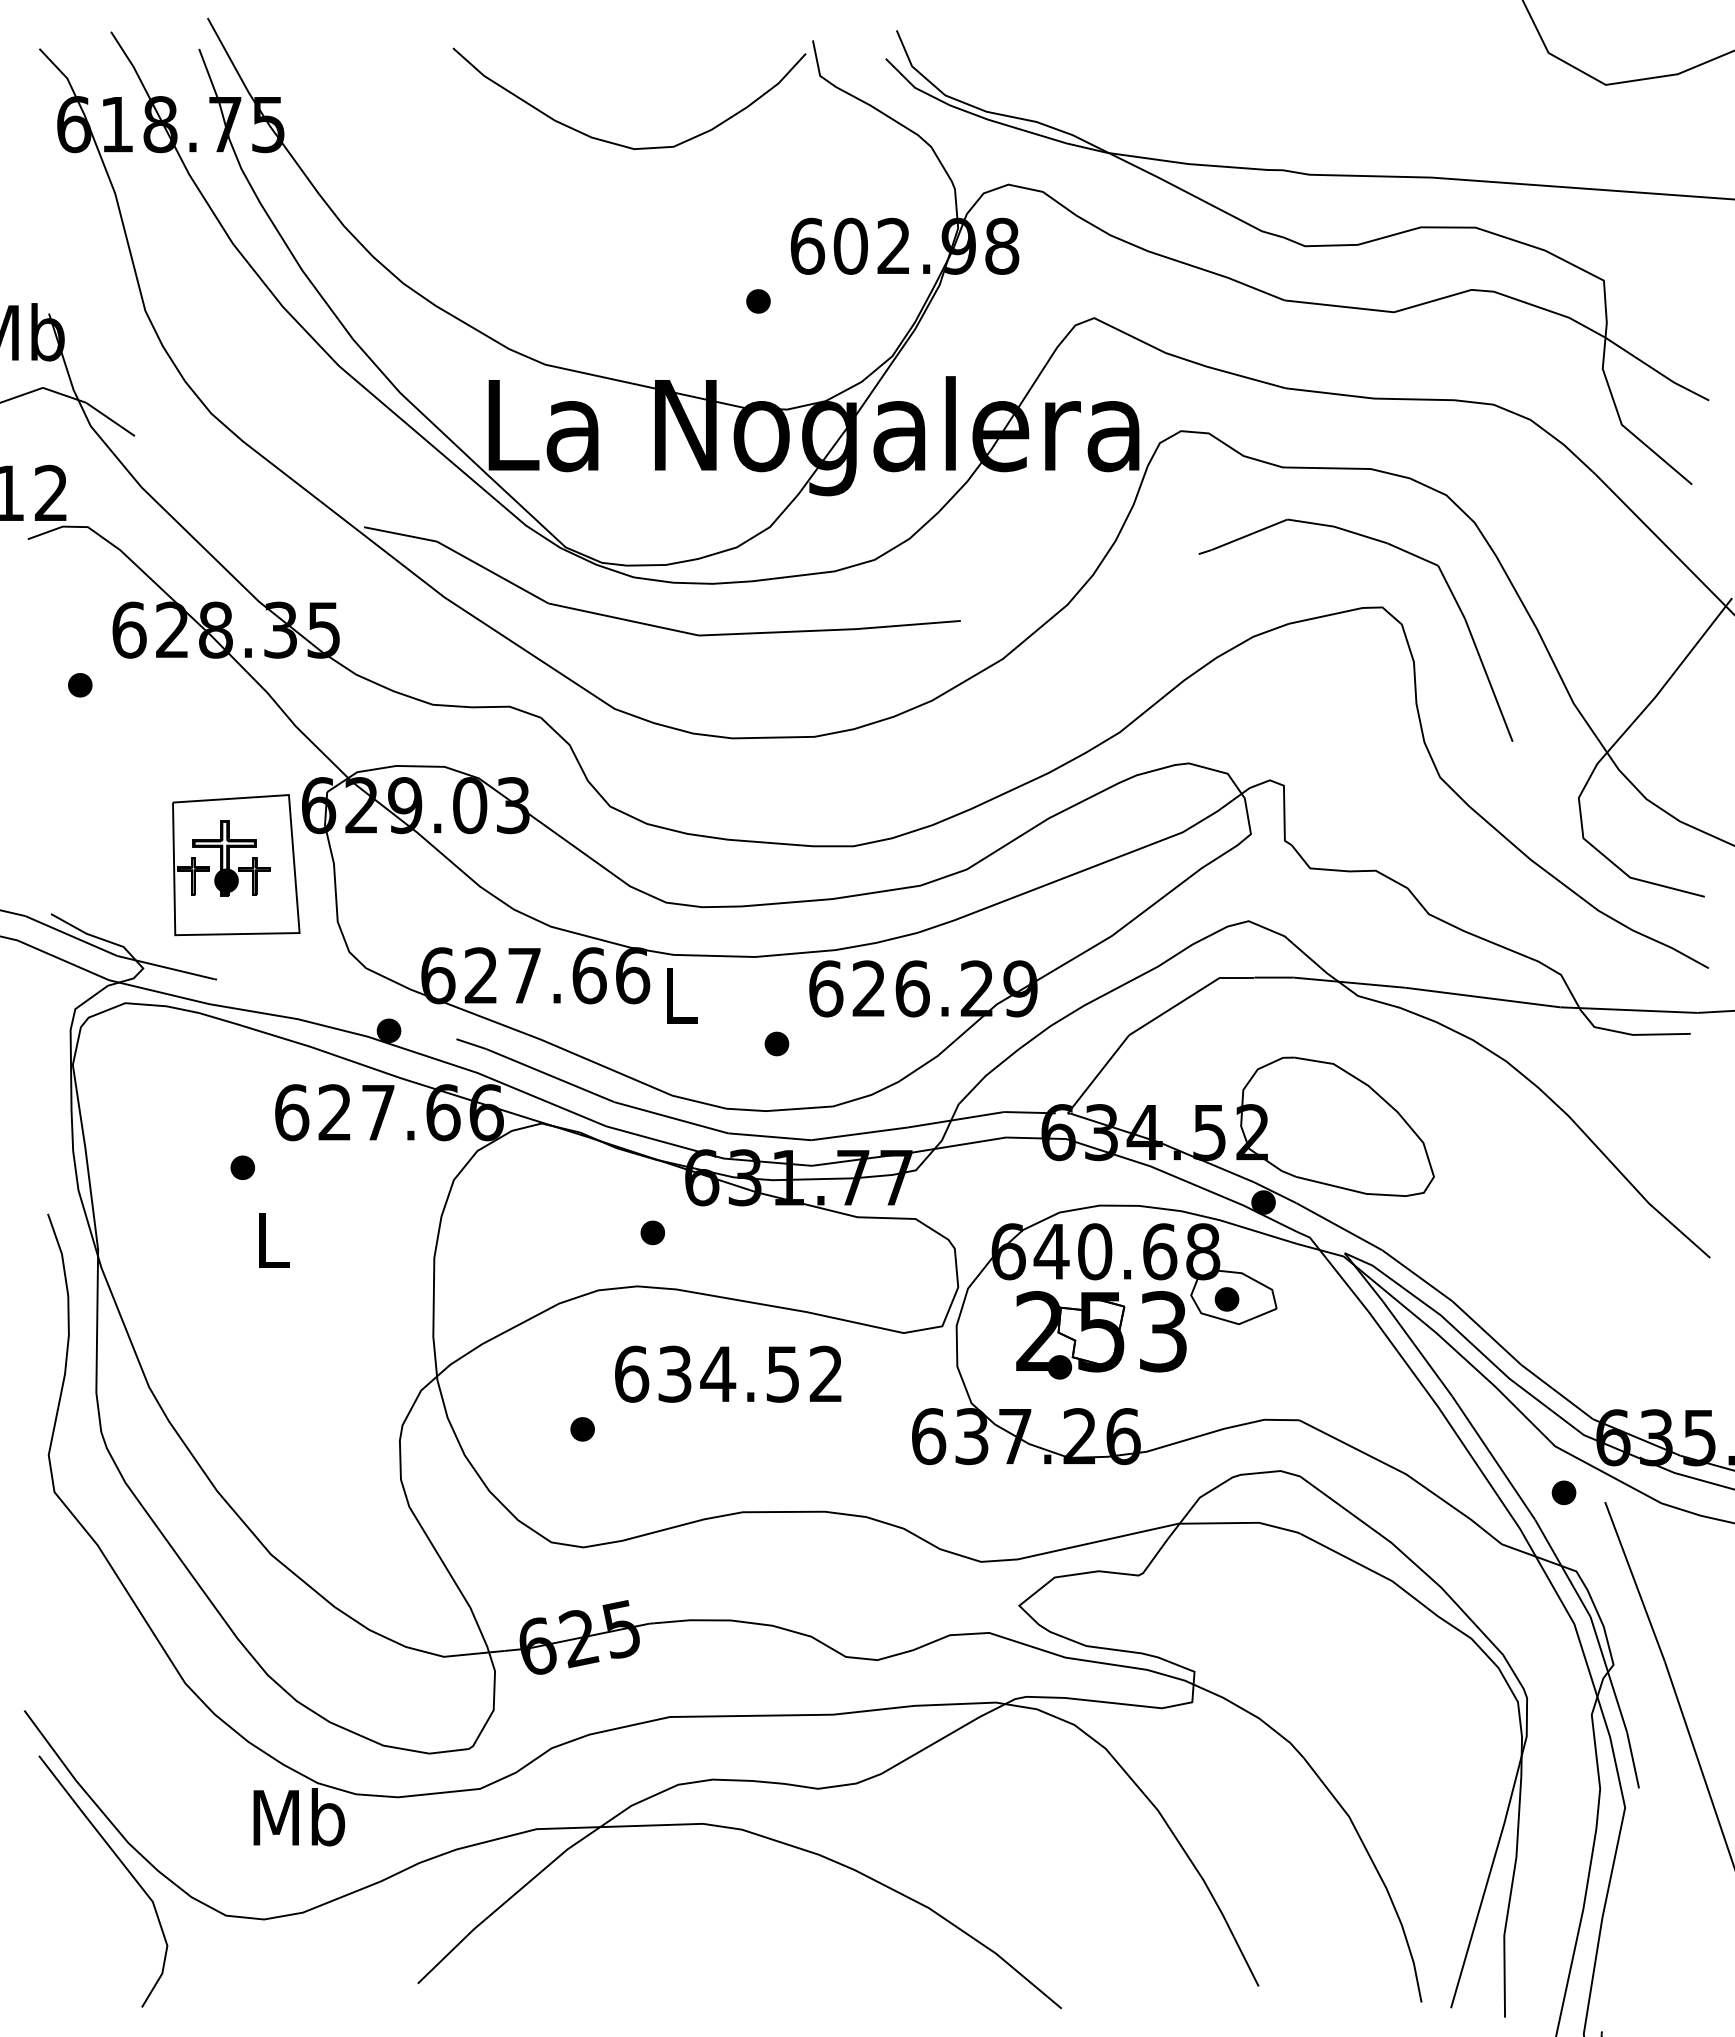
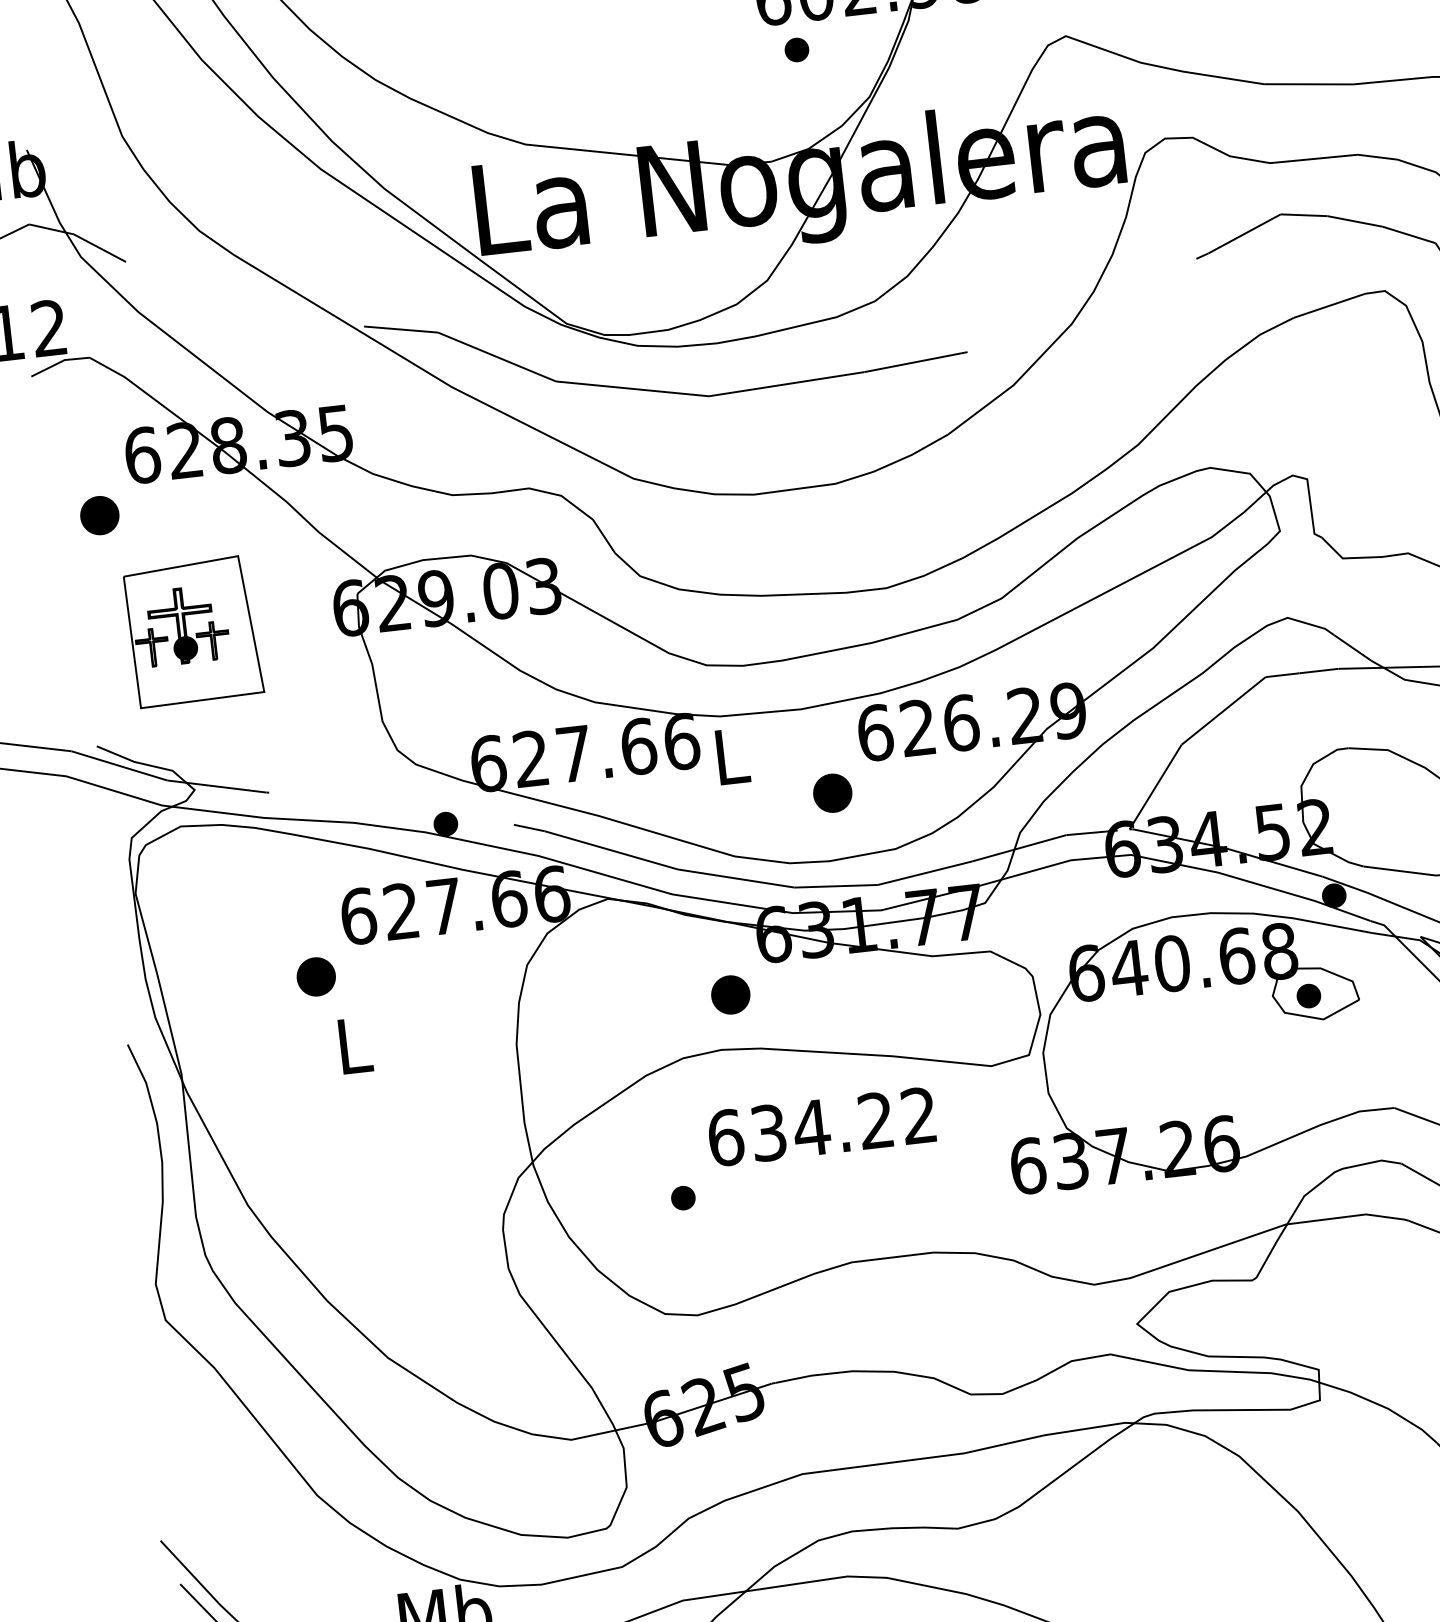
part: (758, 301) -> (796, 50), moved
part: (80, 685) -> (100, 515), size x1.6
part: (236, 865) -> (193, 632), moved
part: (776, 1043) -> (832, 792), size x1.6
part: (242, 1167) -> (315, 976), size x1.6
part: (652, 1232) -> (730, 994), size x1.6
part: (1101, 1335) -> (1188, 1046), removed
text: (782, 1373) -> (875, 1120), 634.52 -> 634.22

